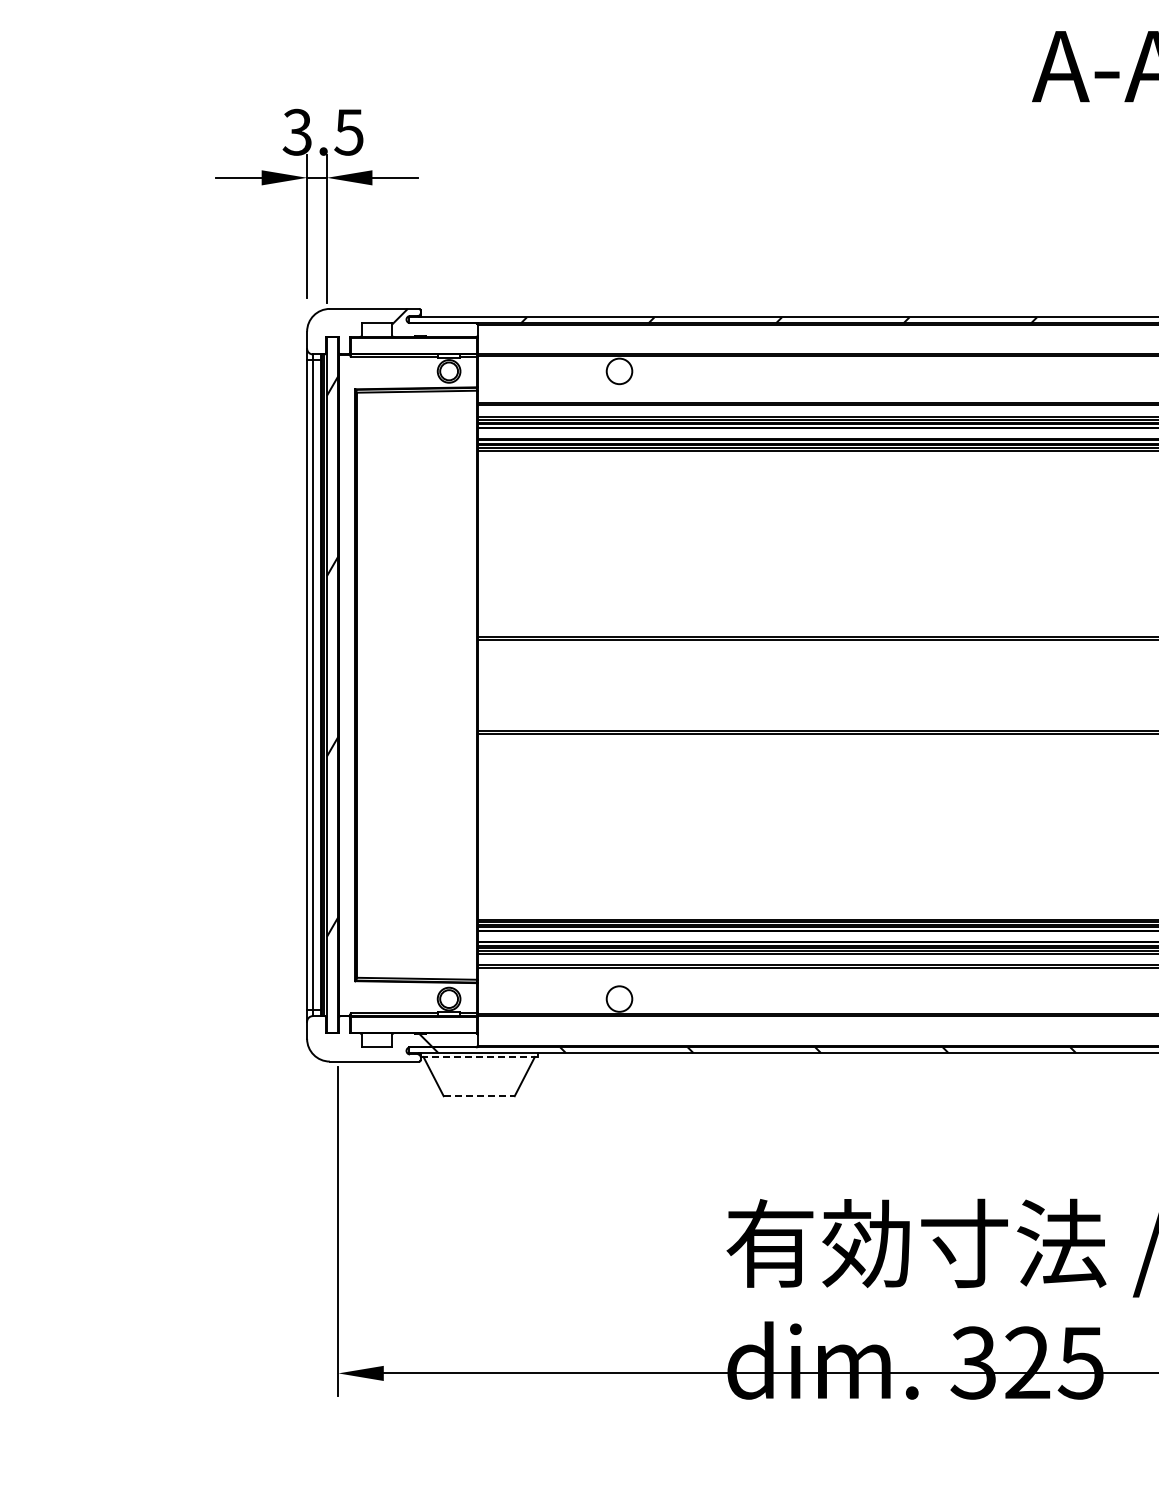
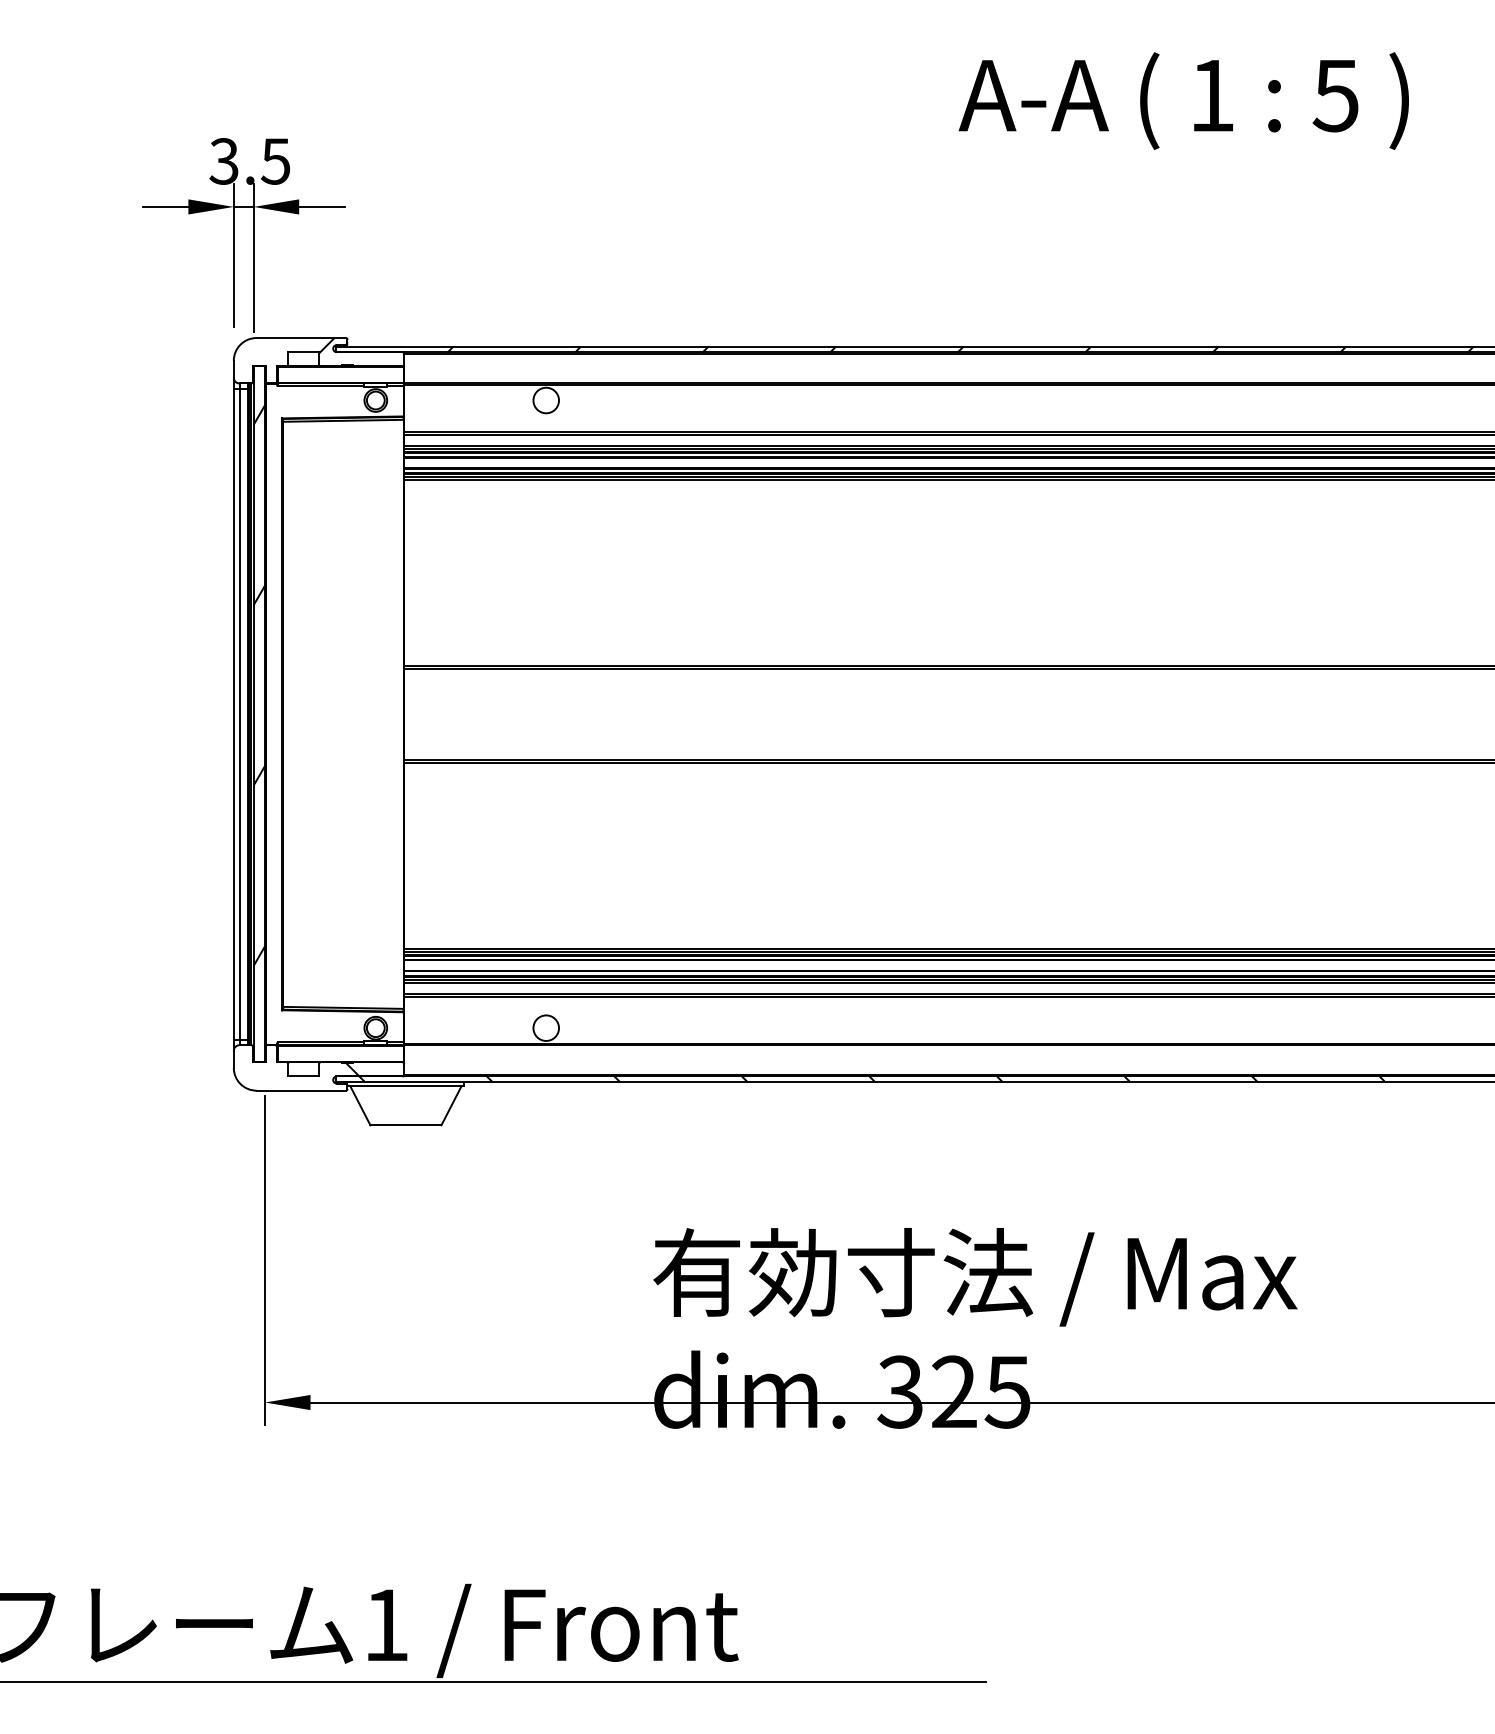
line: (478, 1057) -> (405, 1086), dashed -> solid
line: (478, 1096) -> (405, 1125), dashed -> solid

